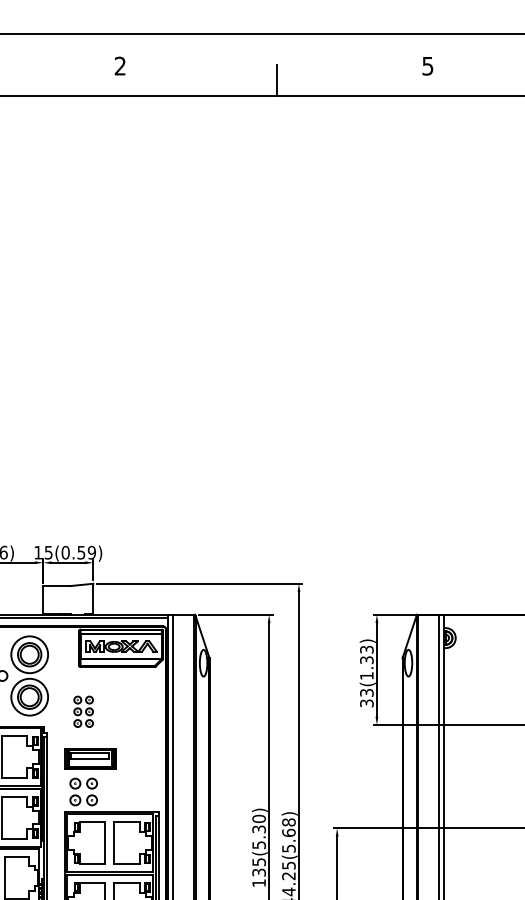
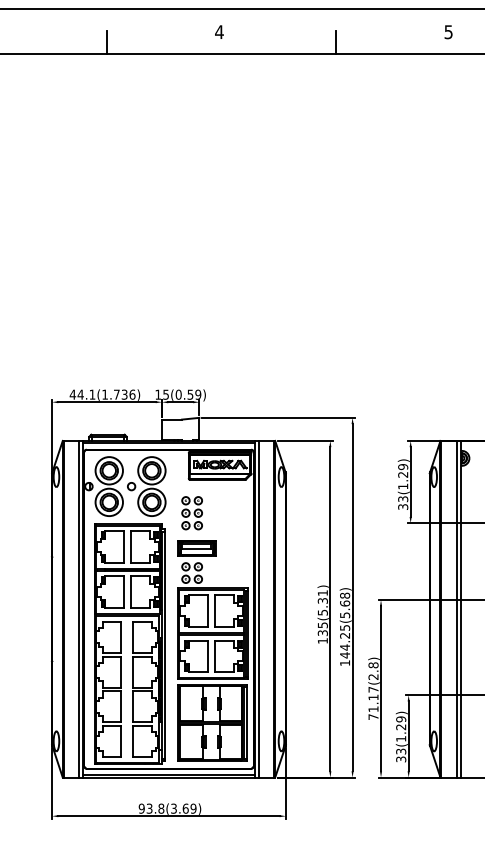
text: (120, 65) -> (219, 31), 2 -> 4
text: (367, 654) -> (403, 470), 33(1.33) -> 33(1.29)
part: (82, 712) -> (191, 513), size x1.43
text: (258, 819) -> (322, 593), 135(5.30) -> 135(5.31)

